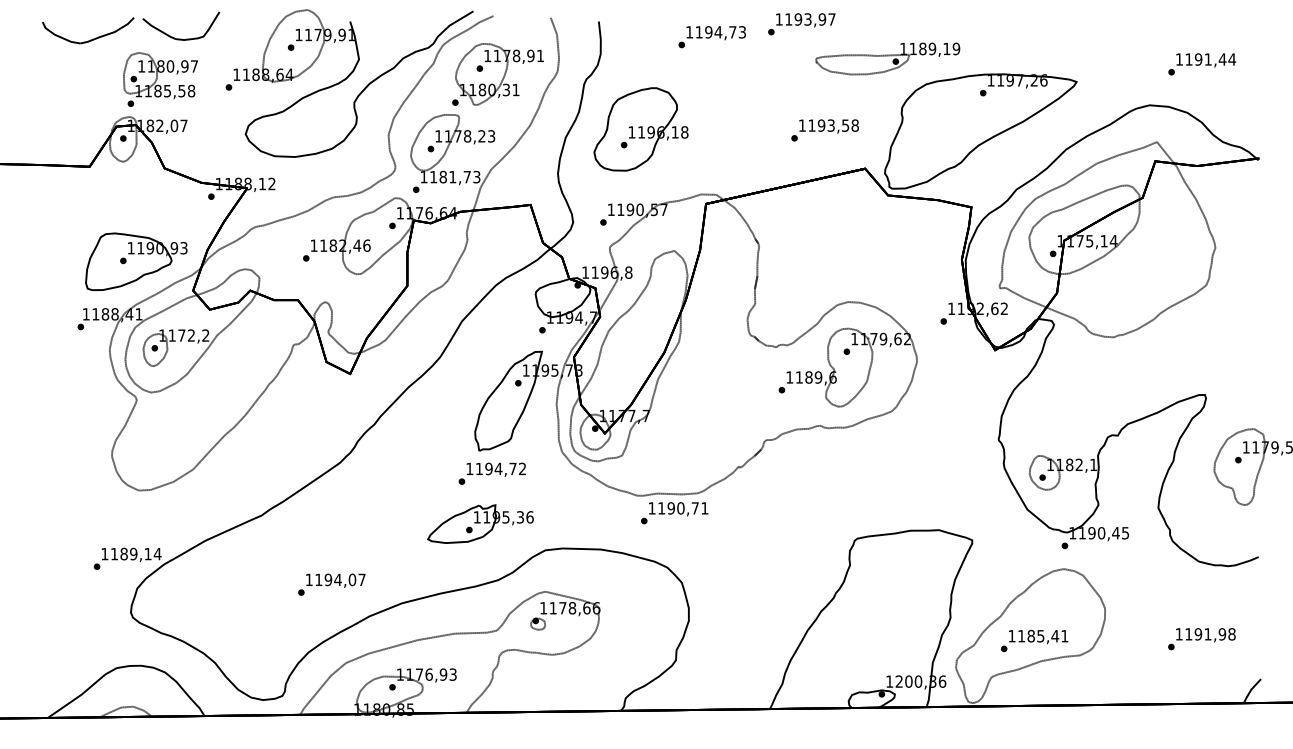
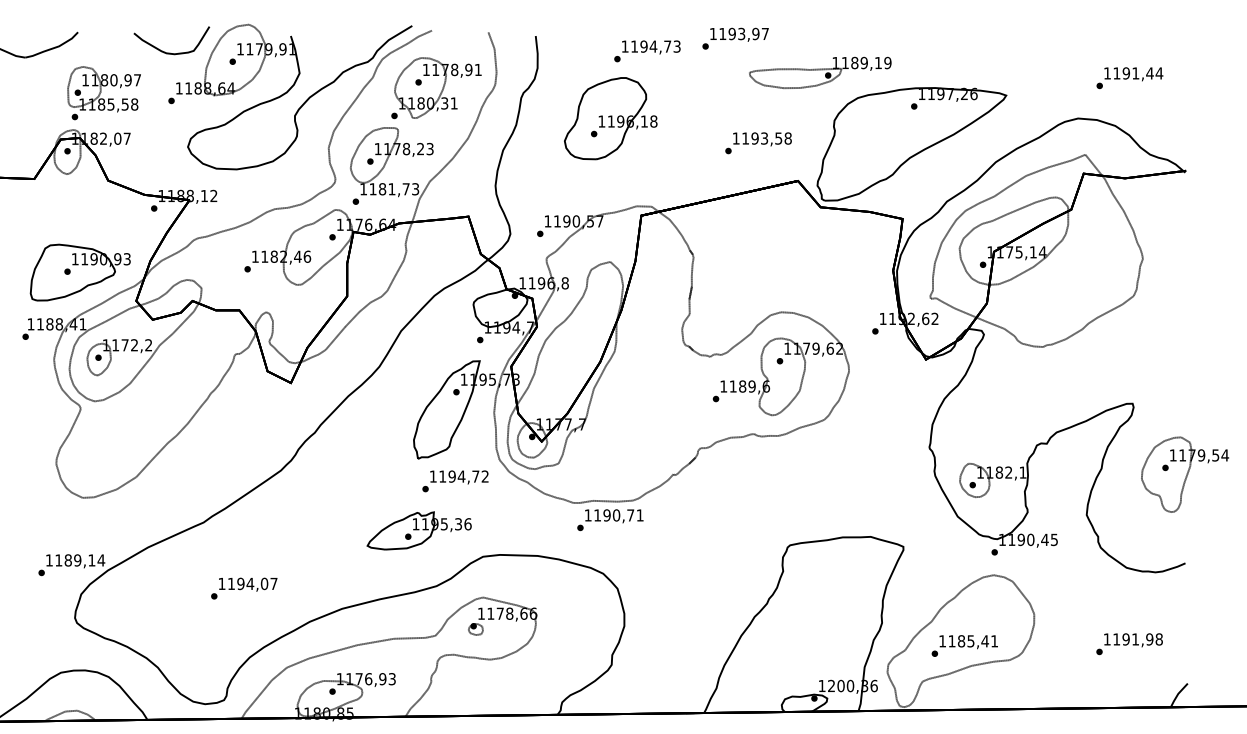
curve: (181, 38) -> (172, 52), moved
part: (640, 129) -> (610, 118), moved
text: (491, 473) -> (454, 481), moved
text: (331, 584) -> (243, 588), moved

